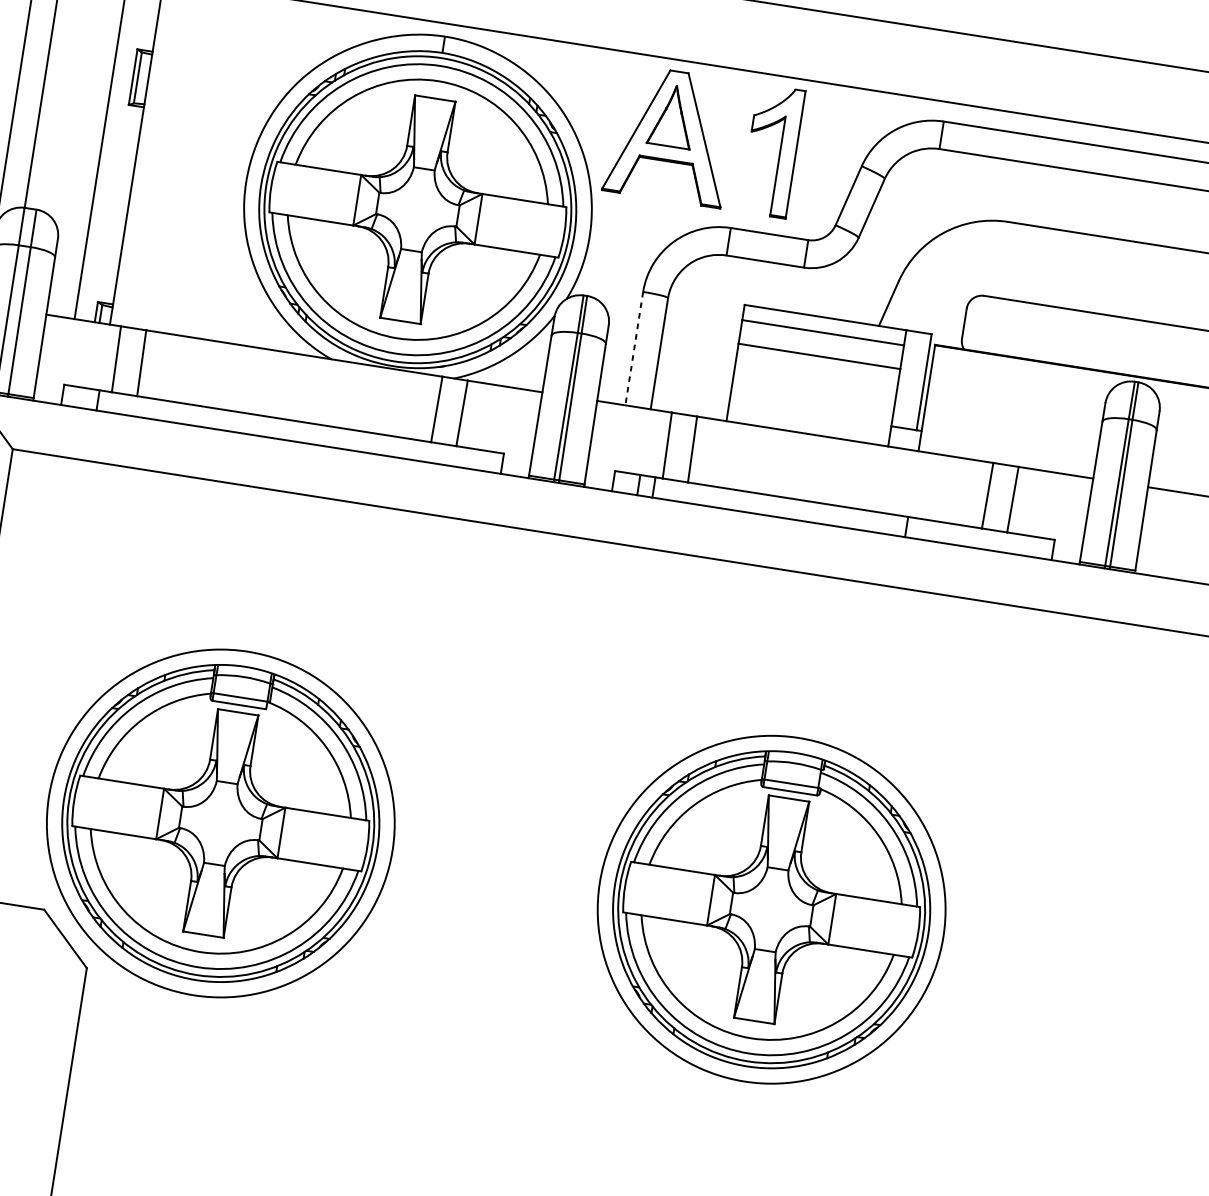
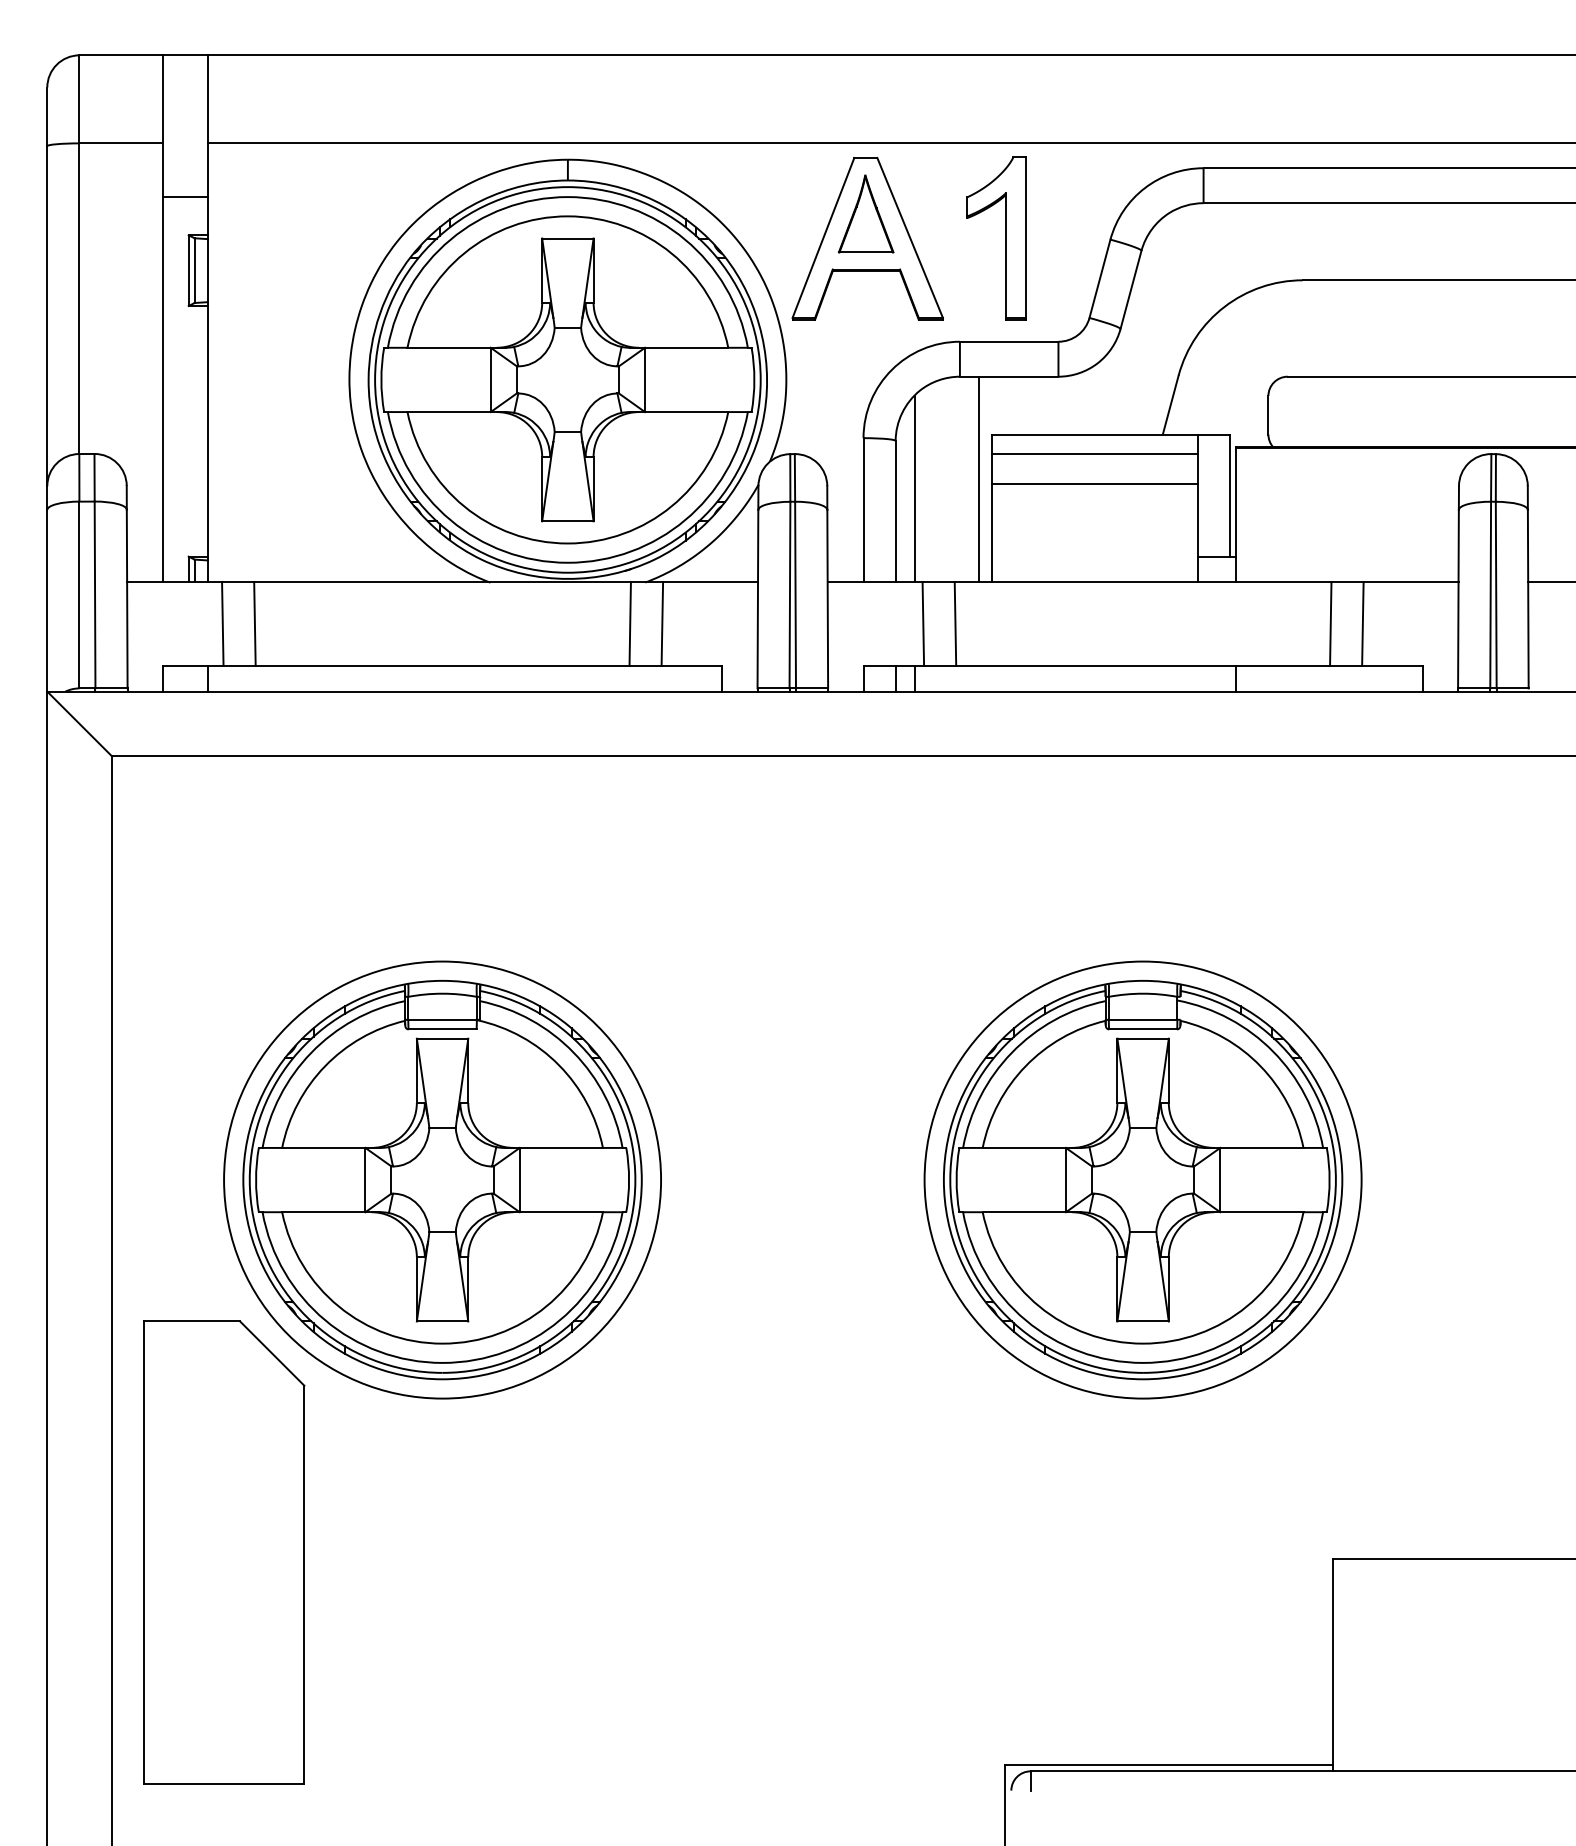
line: (139, 18) -> (185, 196), added
line: (677, 337) -> (914, 488), added
line: (729, 338) -> (979, 479), added
line: (634, 348) -> (863, 510), dashed -> solid

